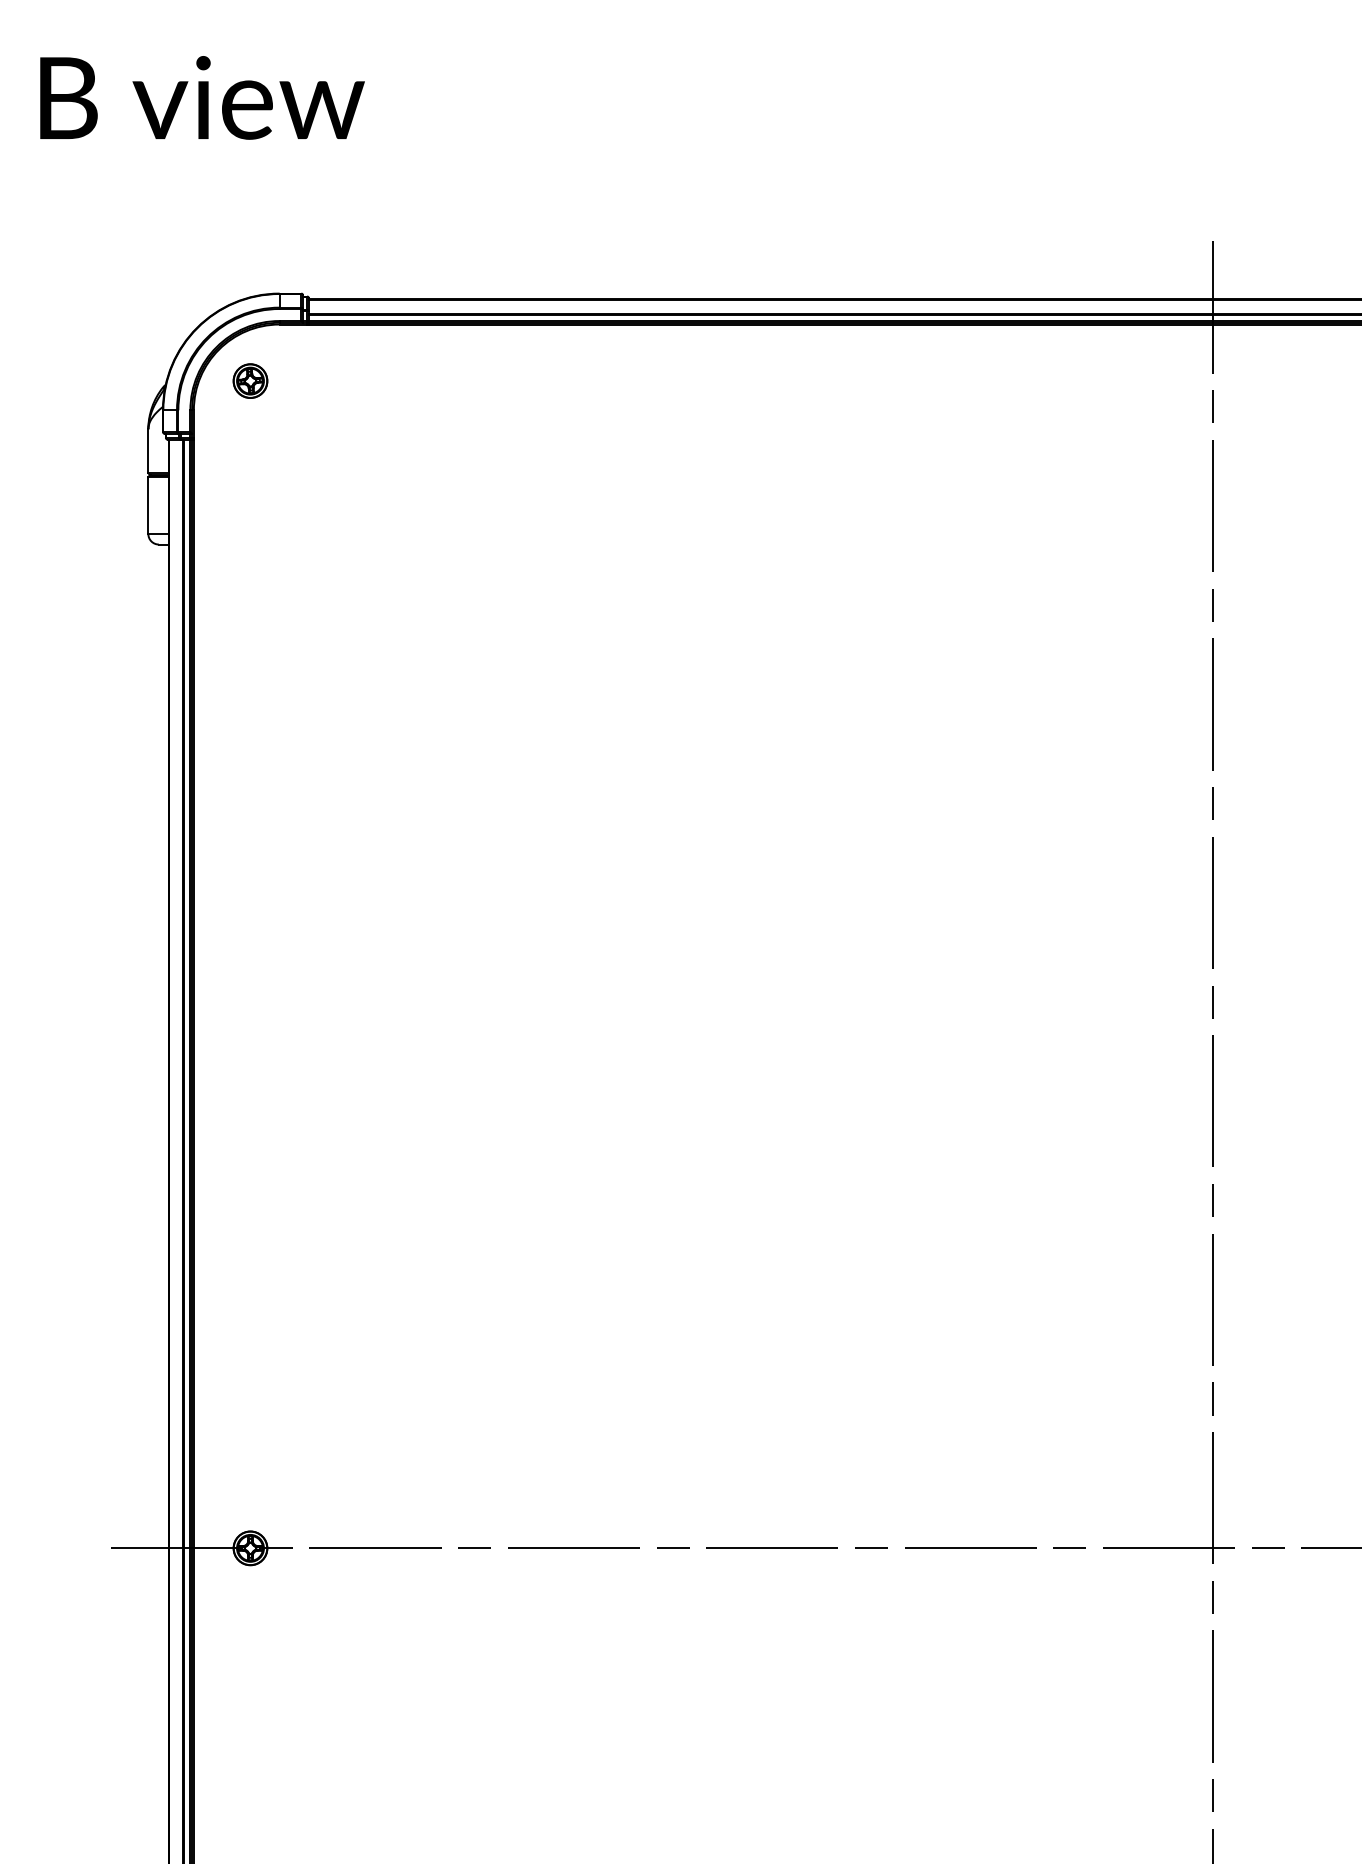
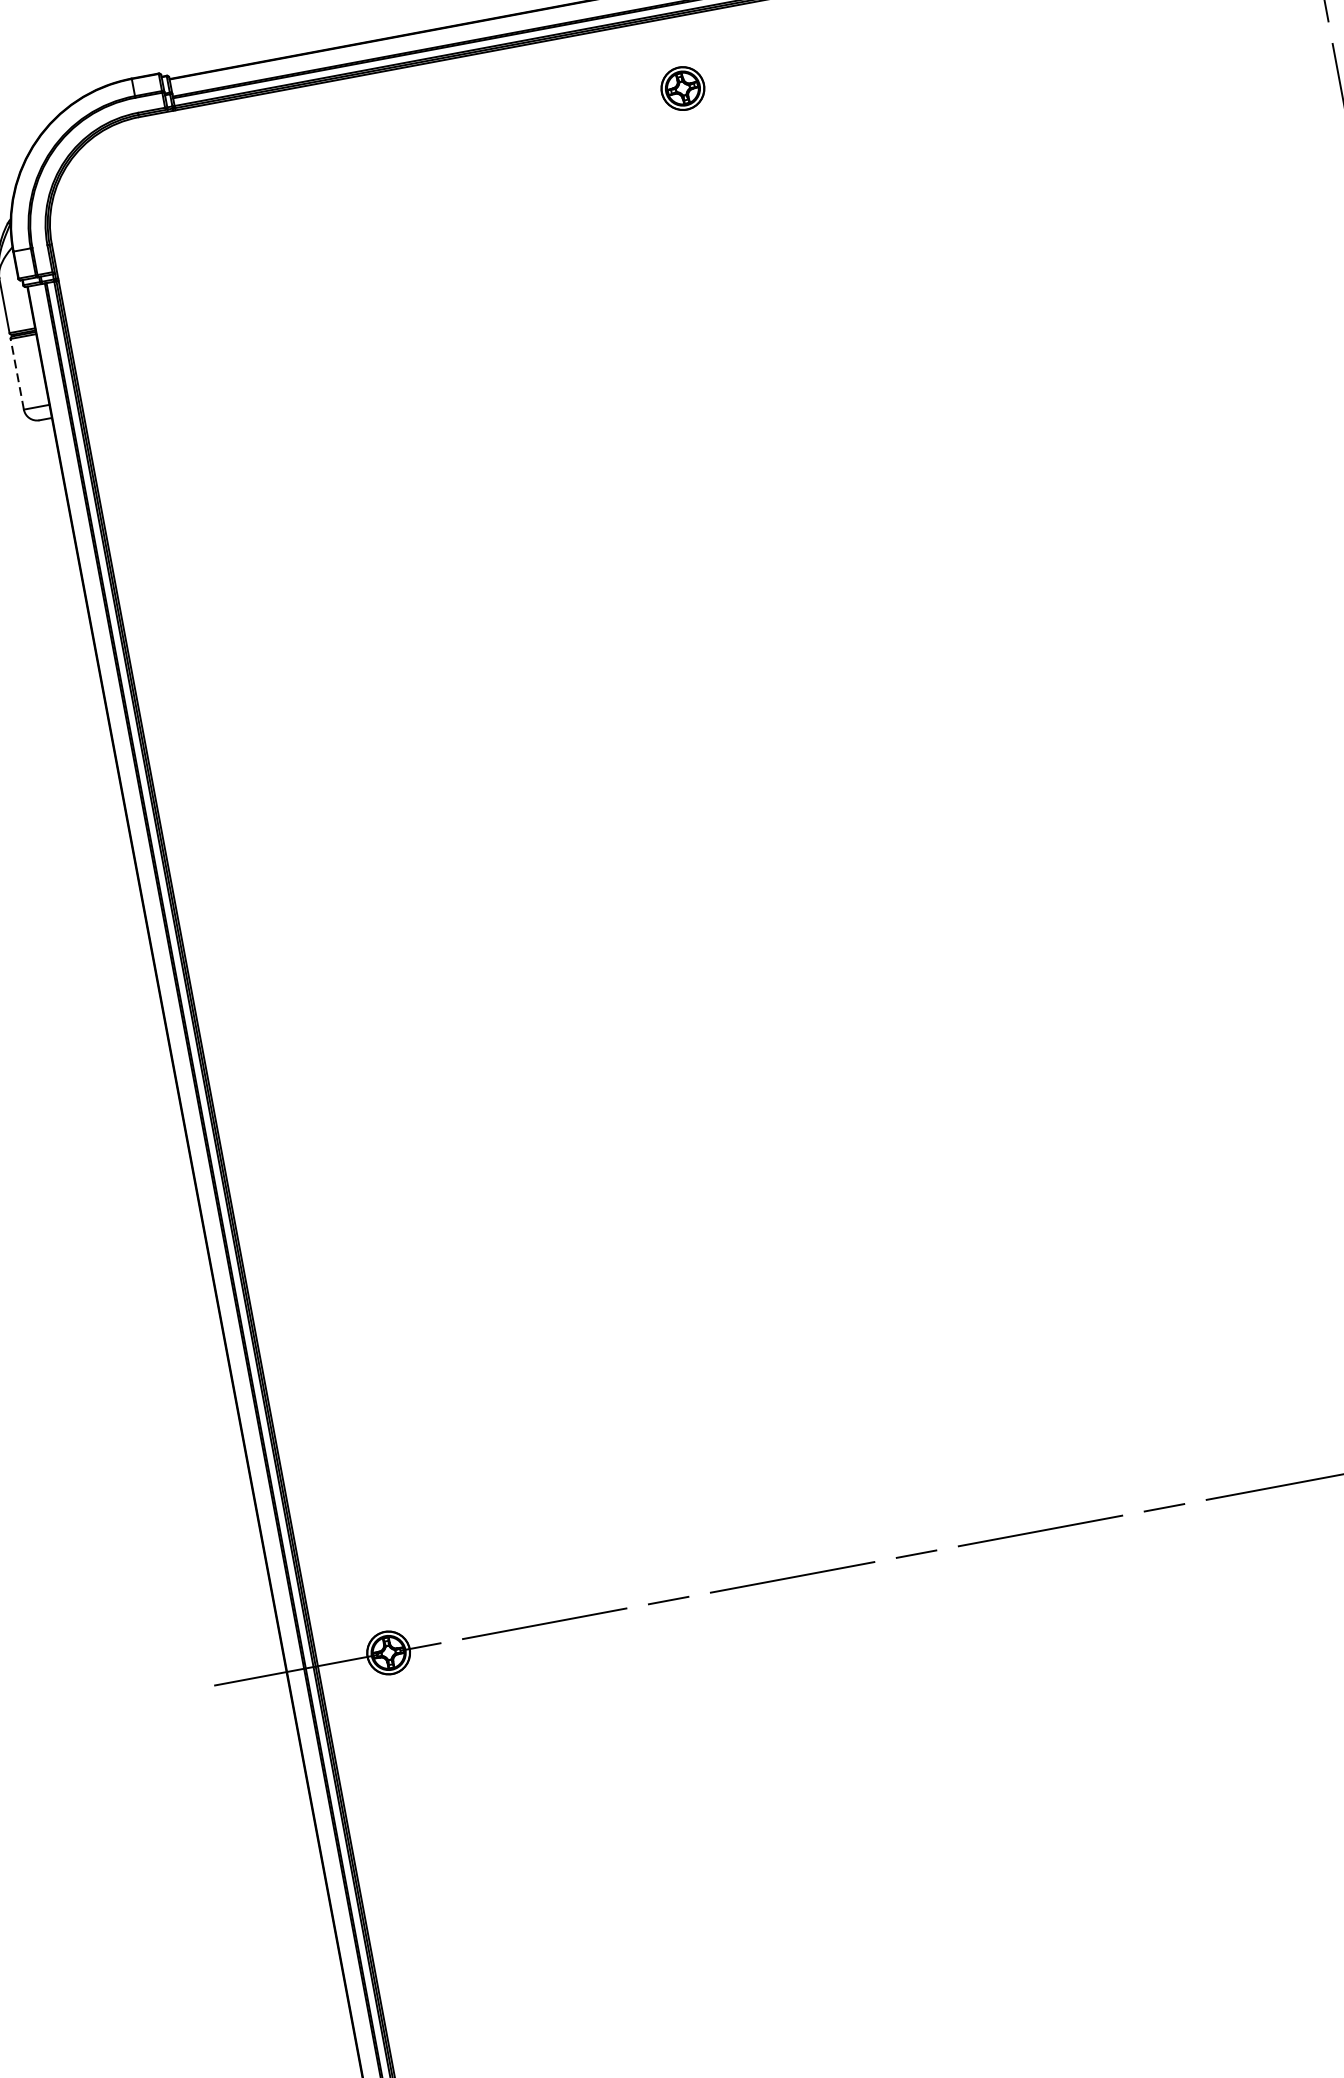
part: (250, 380) -> (682, 87), moved
line: (148, 505) -> (17, 373), solid -> dashed

